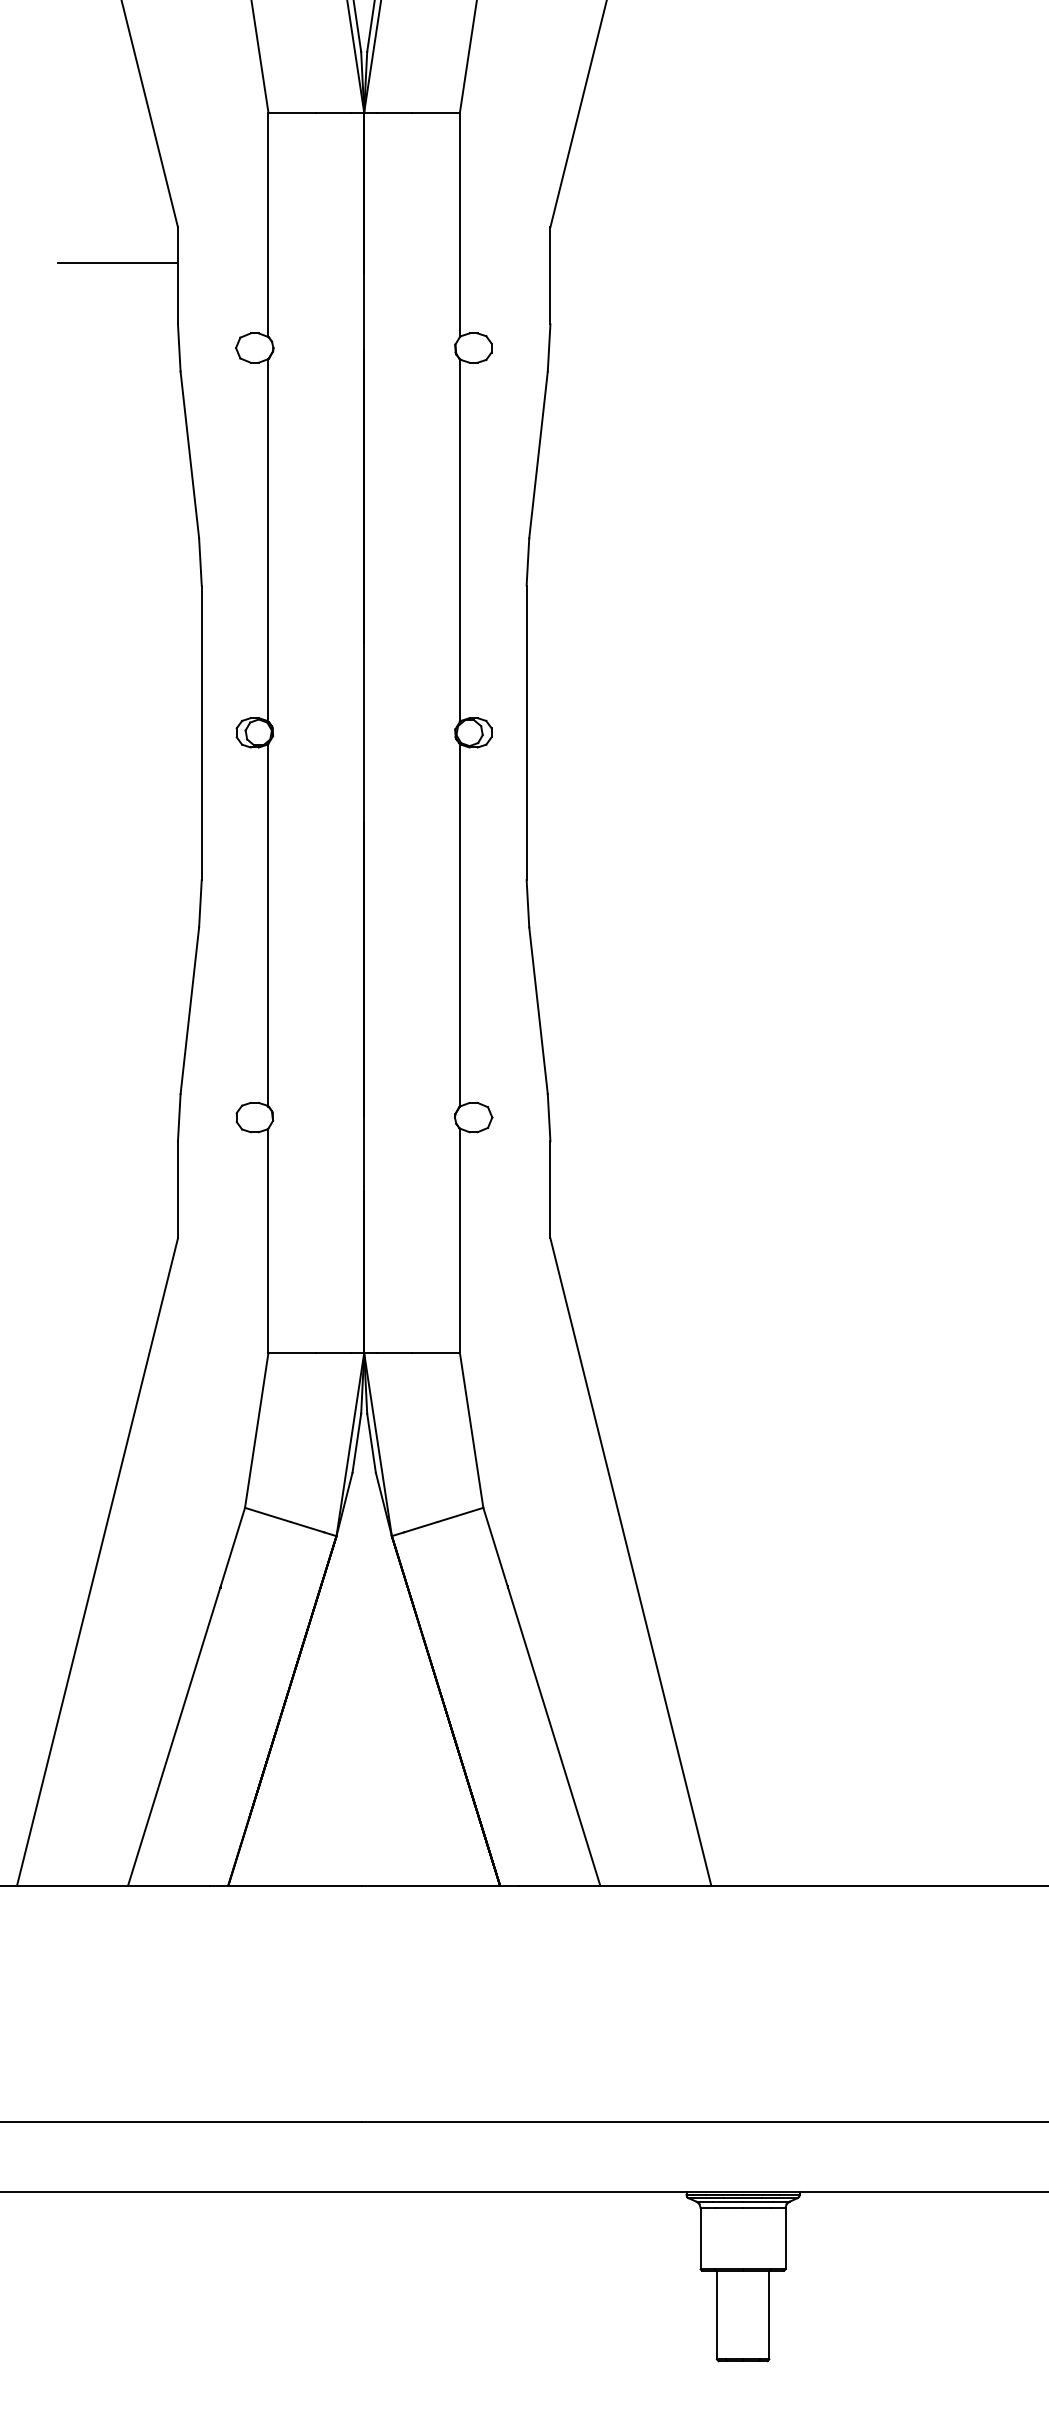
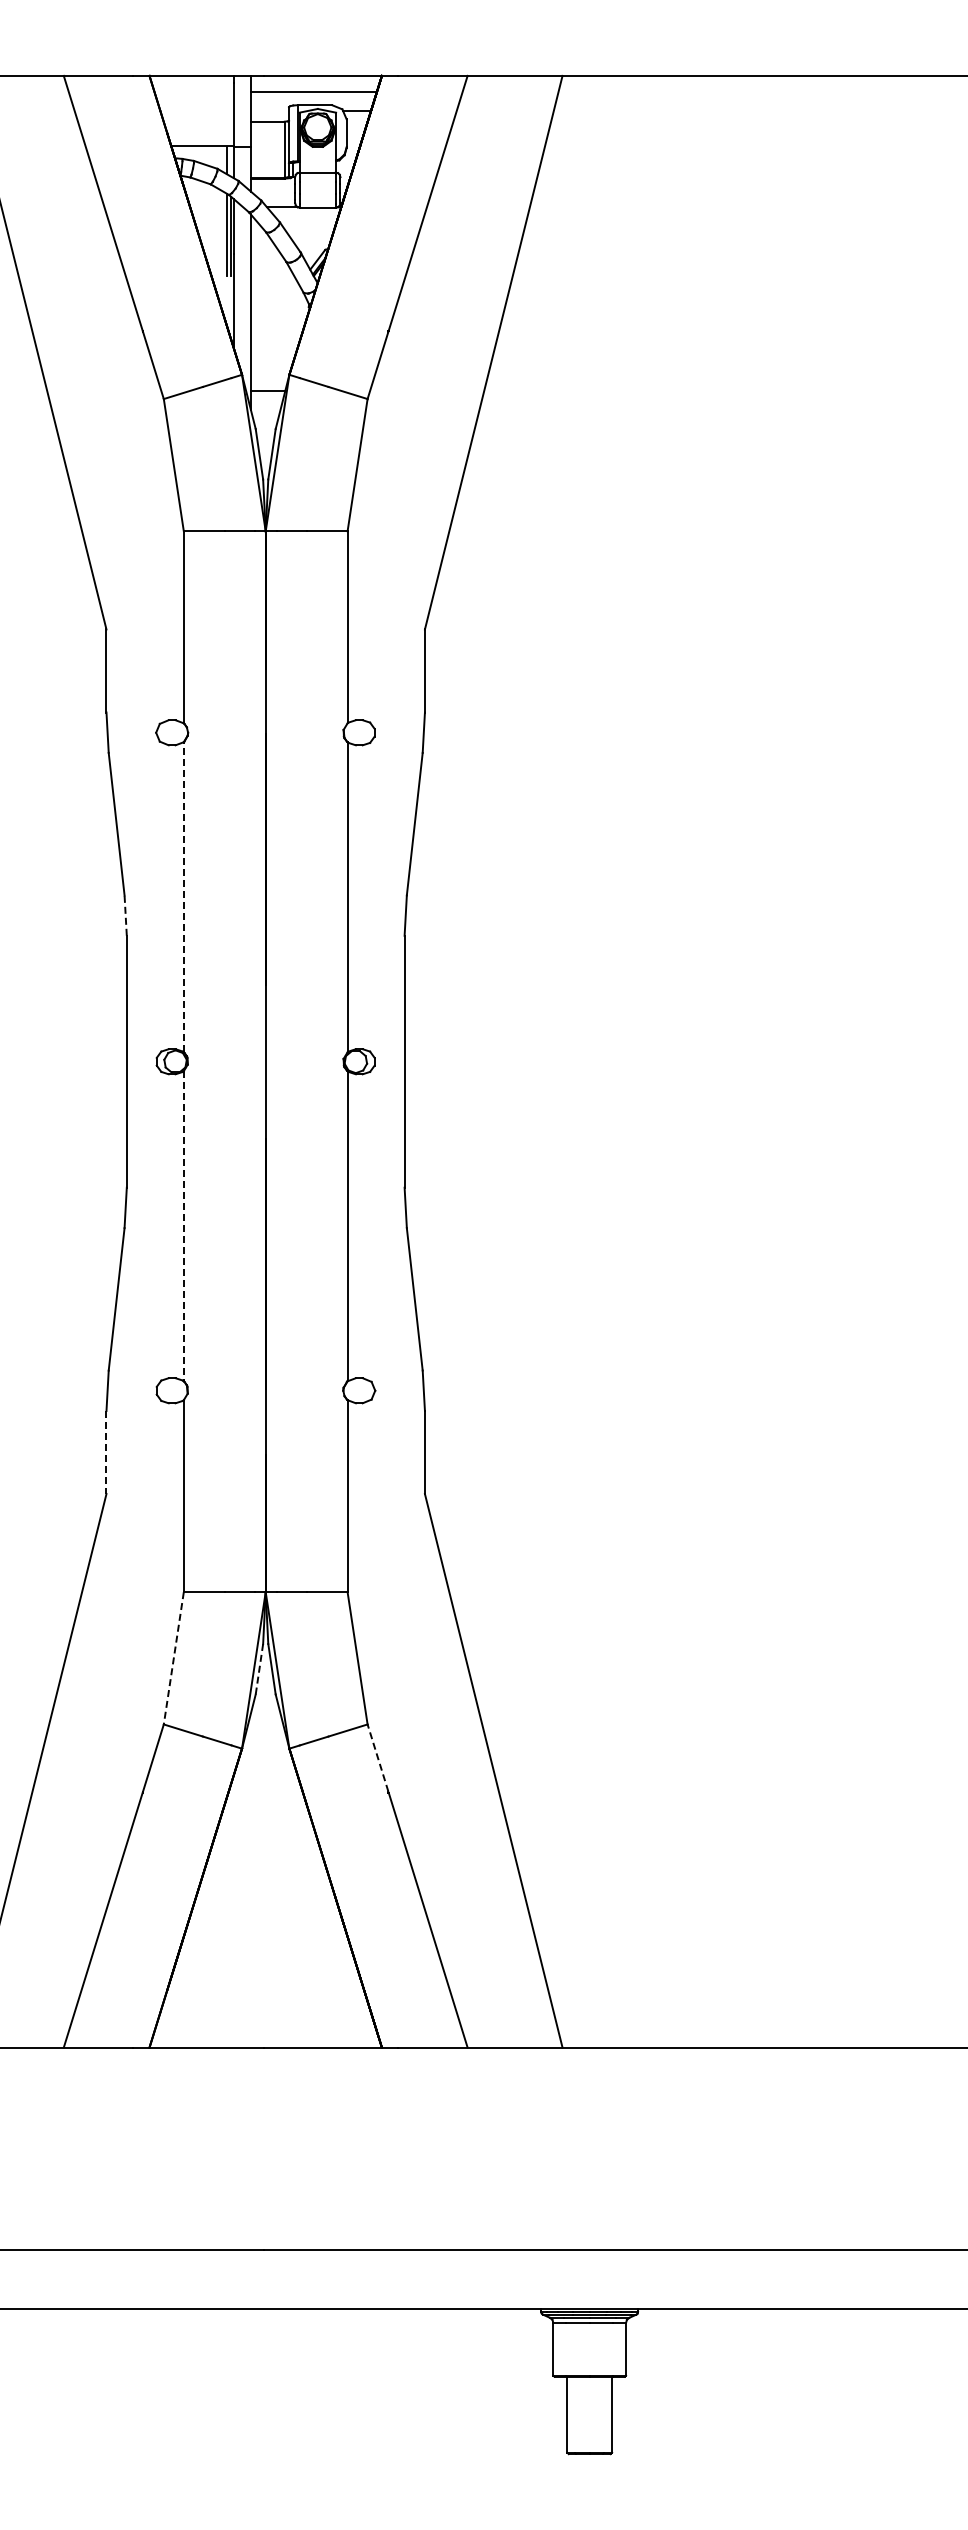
line: (117, 263) -> (54, 660), removed
line: (268, 539) -> (183, 896), solid -> dashed
line: (200, 561) -> (125, 915), solid -> dashed
line: (268, 925) -> (183, 1226), solid -> dashed
line: (177, 1189) -> (106, 1452), solid -> dashed
line: (256, 1430) -> (173, 1658), solid -> dashed
line: (356, 1443) -> (259, 1669), solid -> dashed
line: (494, 1546) -> (377, 1757), solid -> dashed

